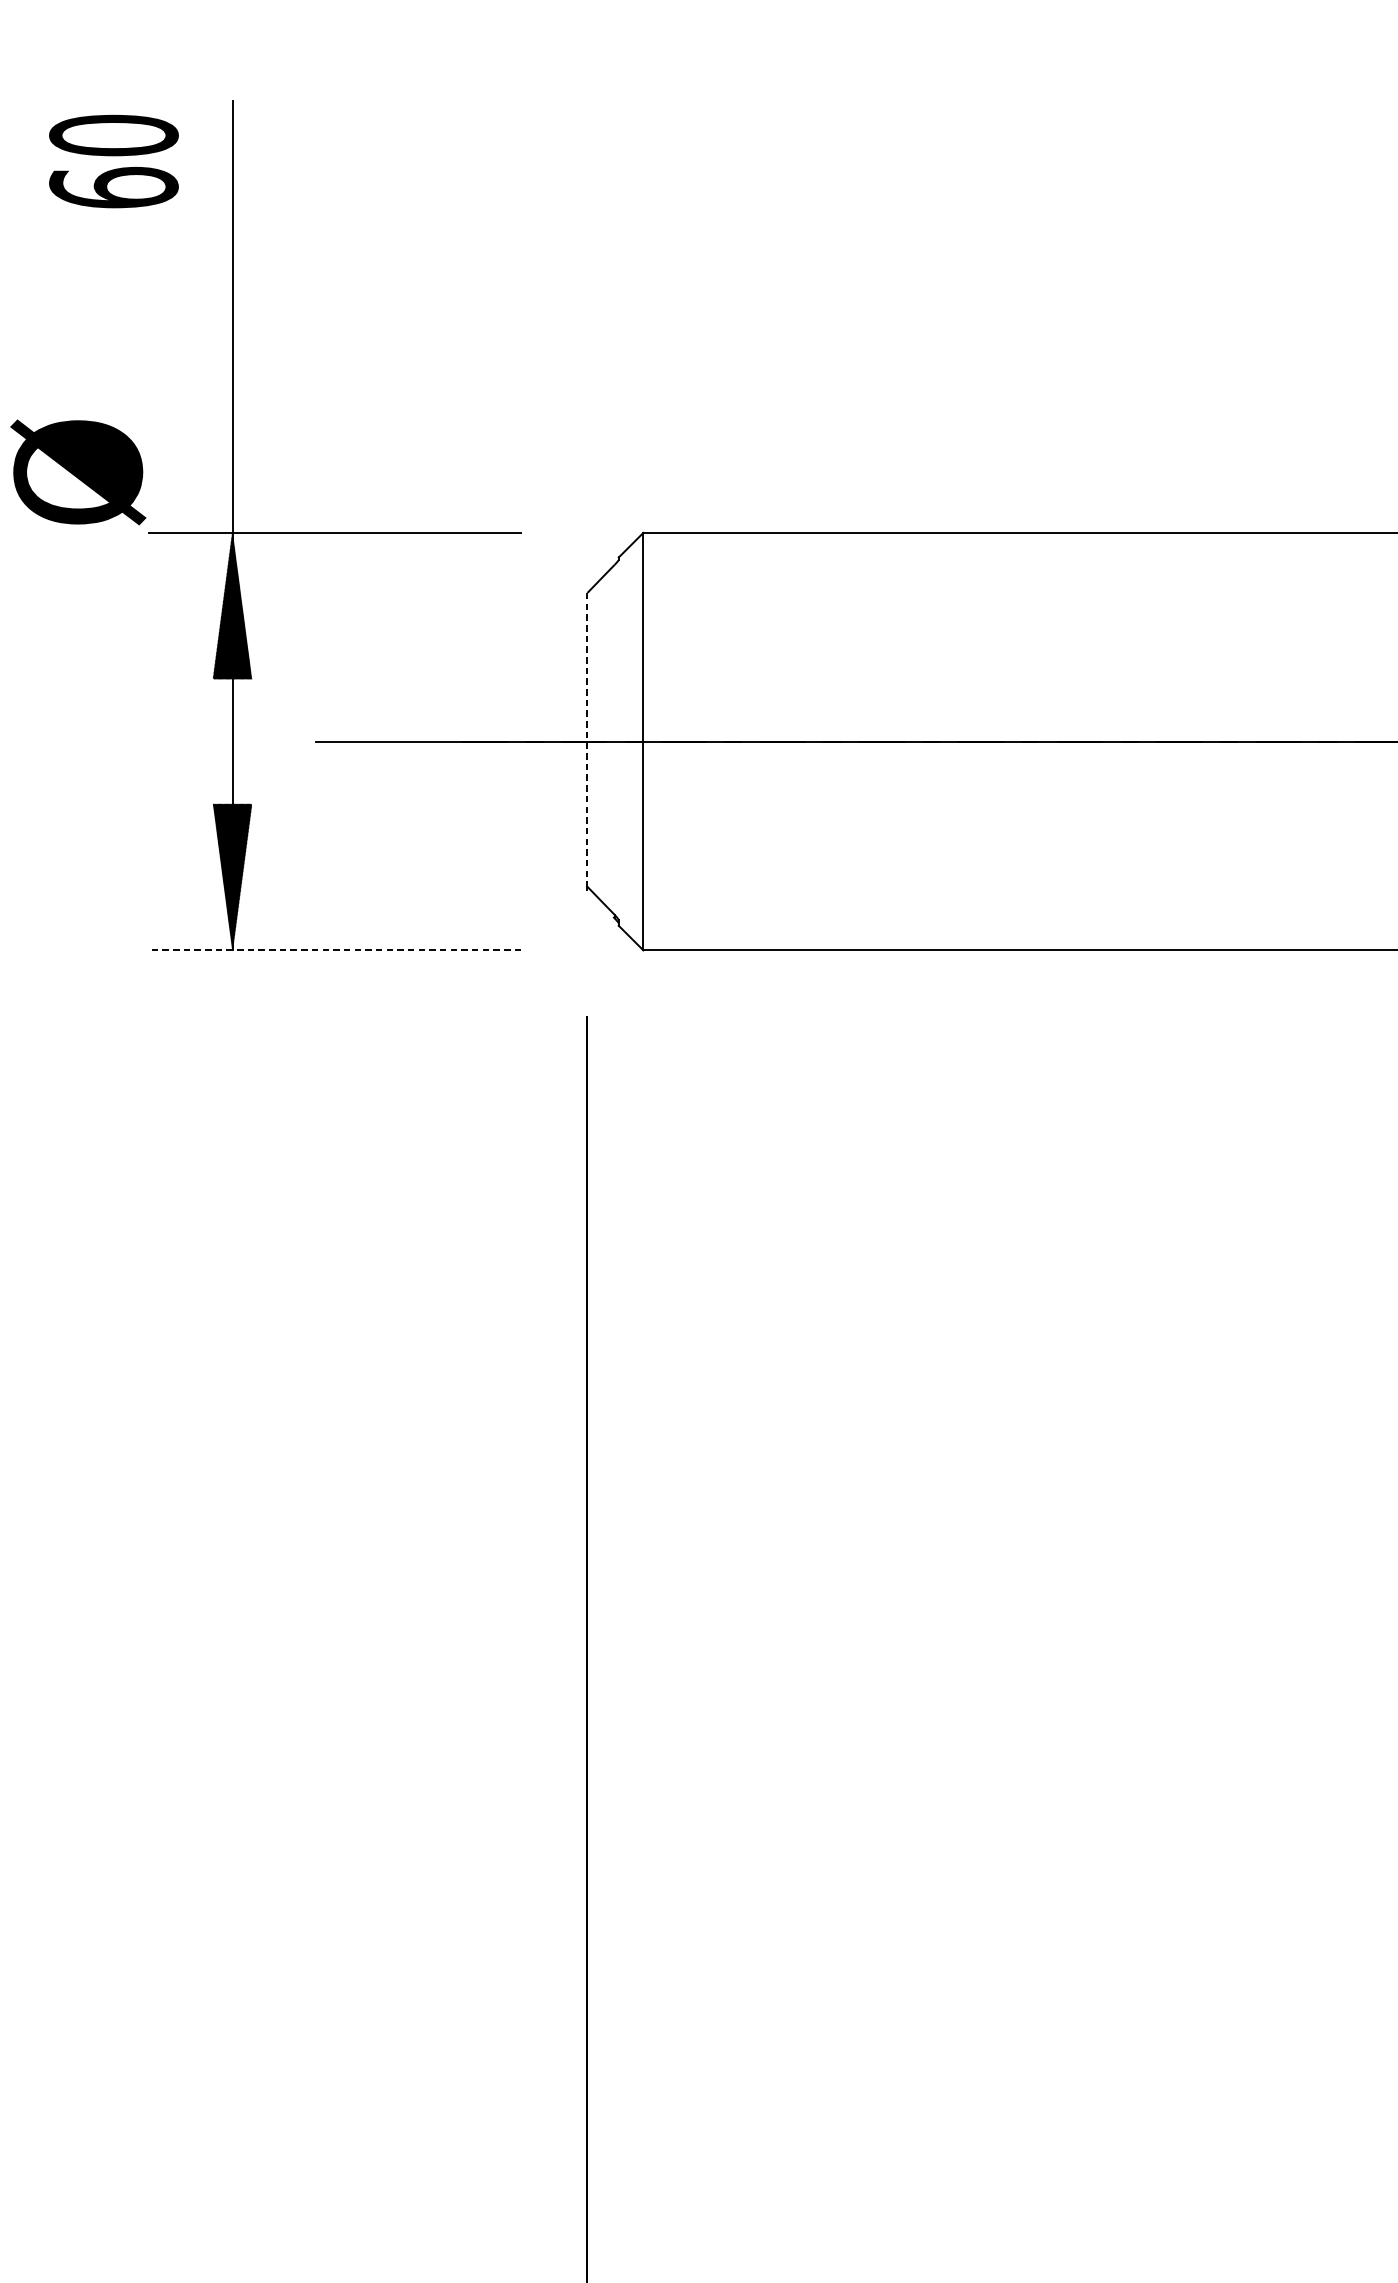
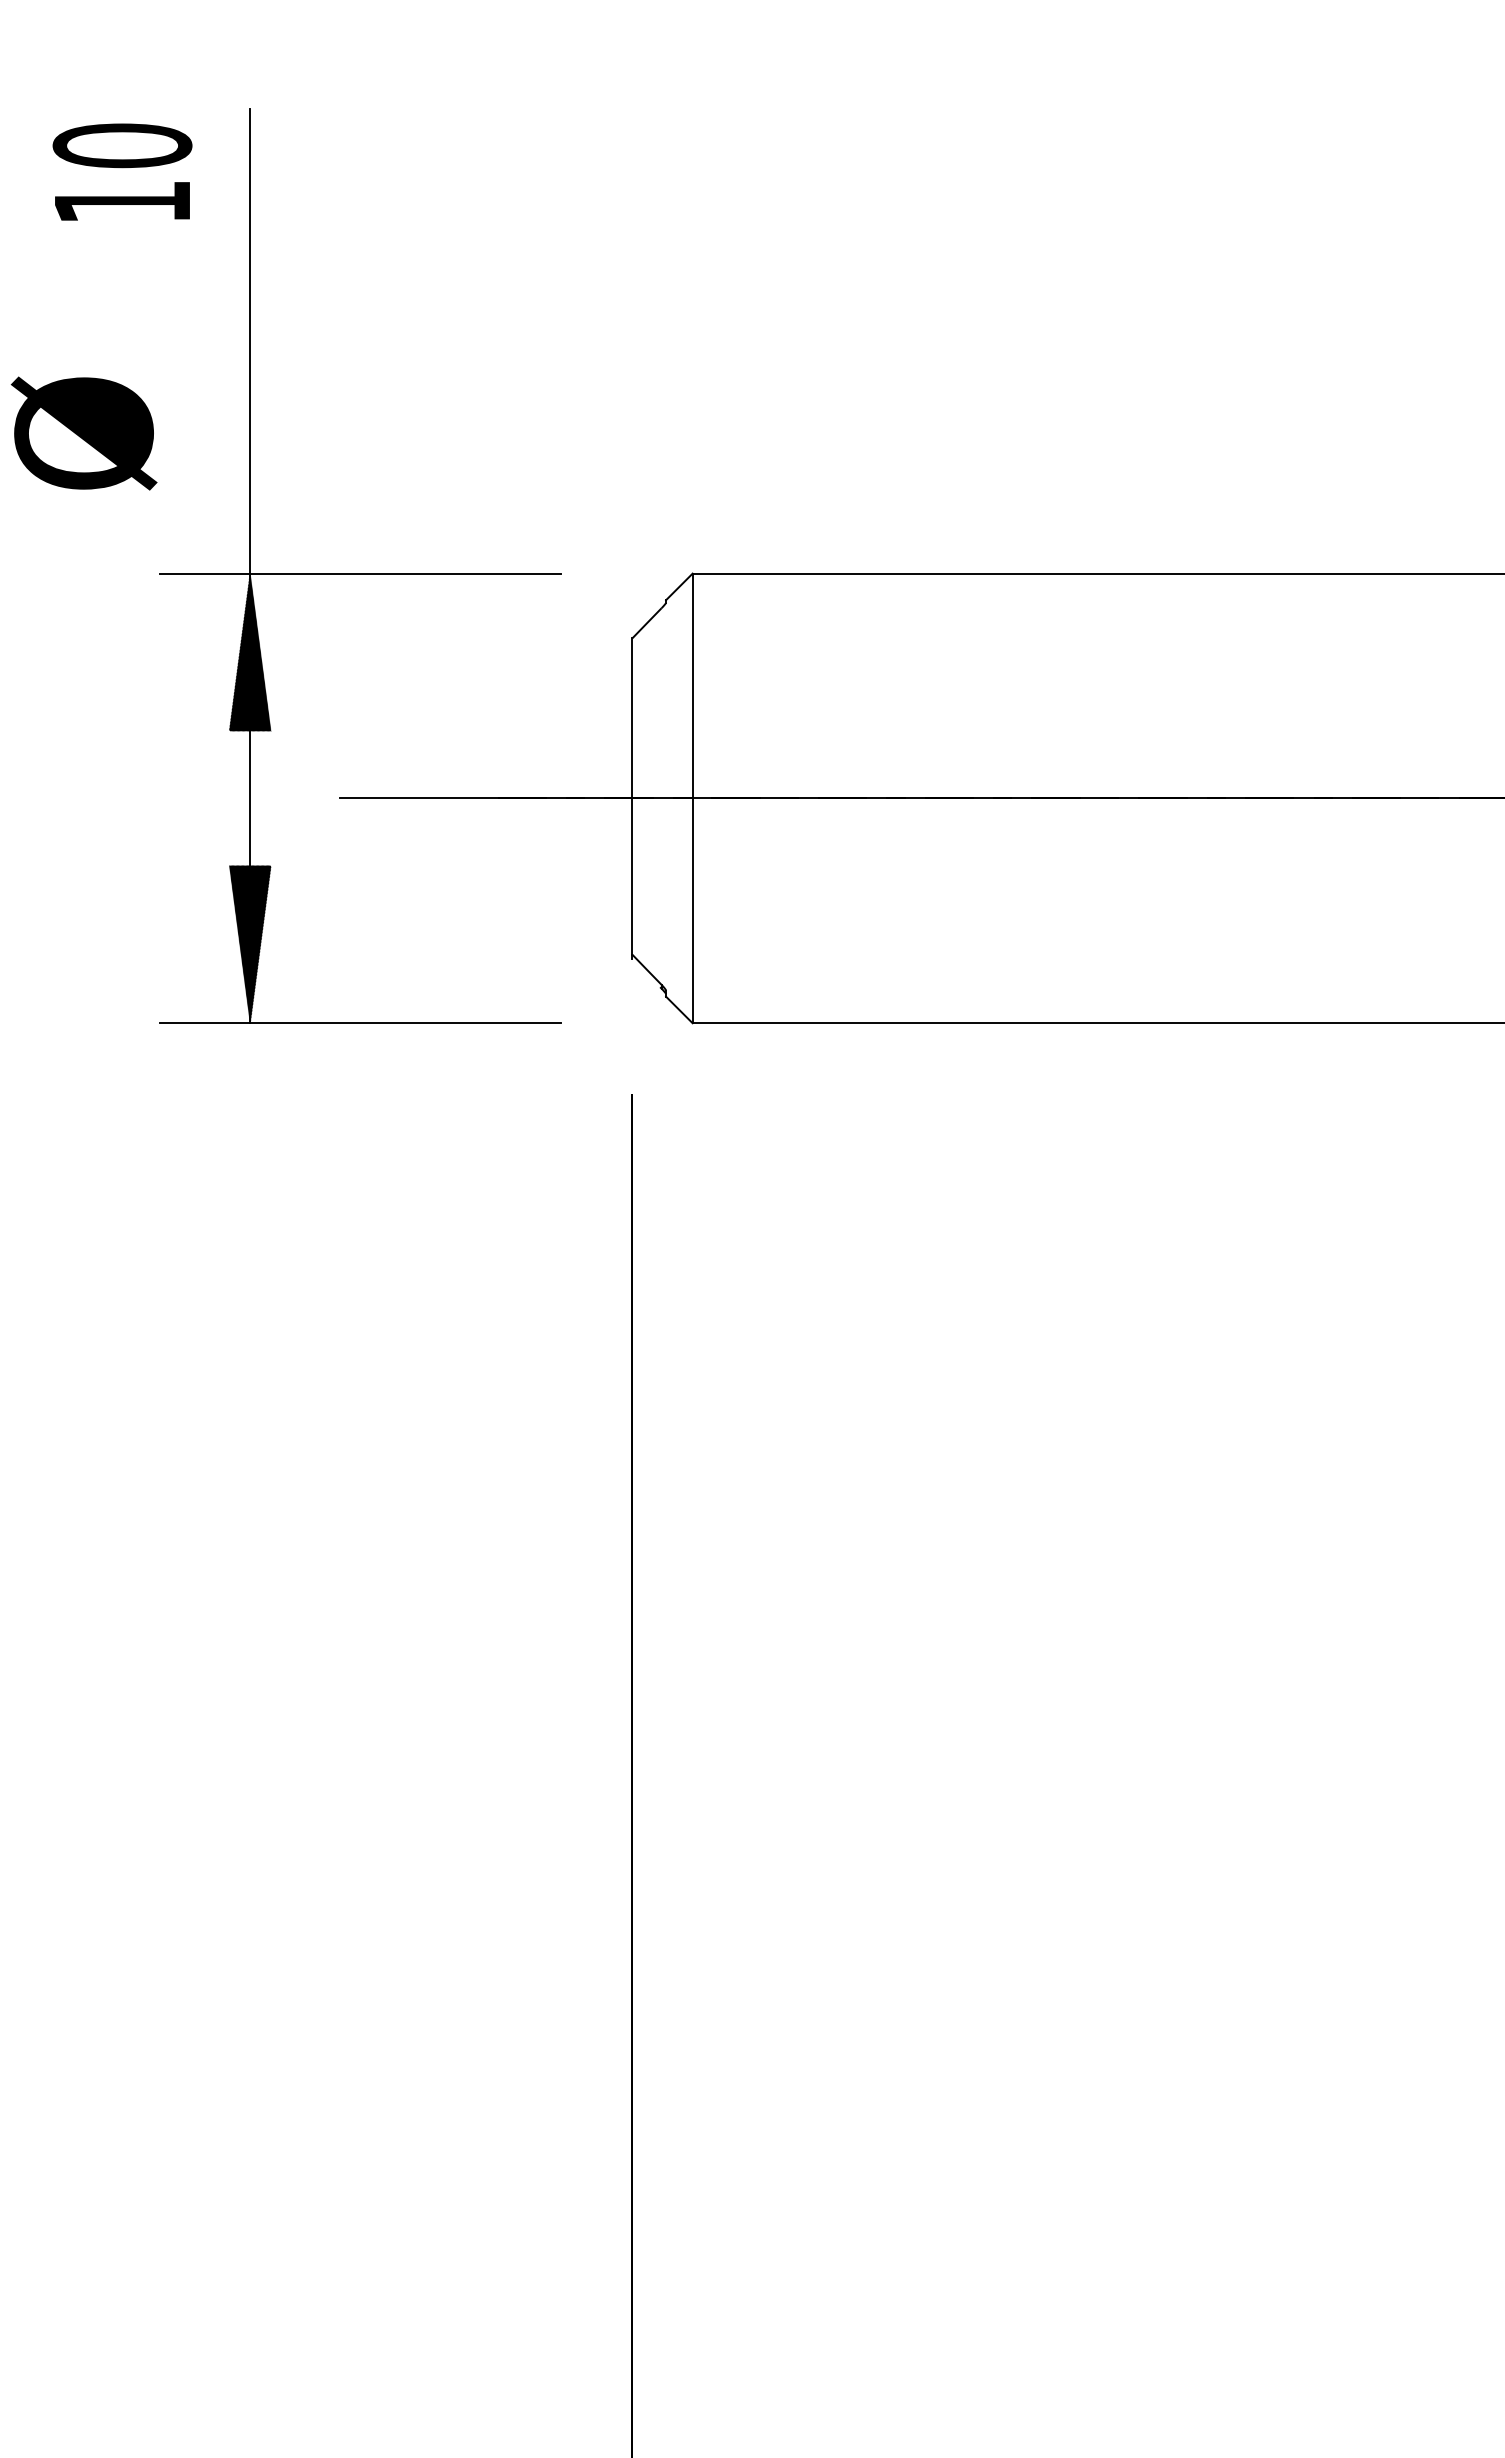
text: (113, 187) -> (122, 201), 60 -> 10
text: (77, 472) -> (83, 433), moved
line: (587, 740) -> (632, 797), dashed -> solid
line: (334, 950) -> (360, 1023), dashed -> solid

